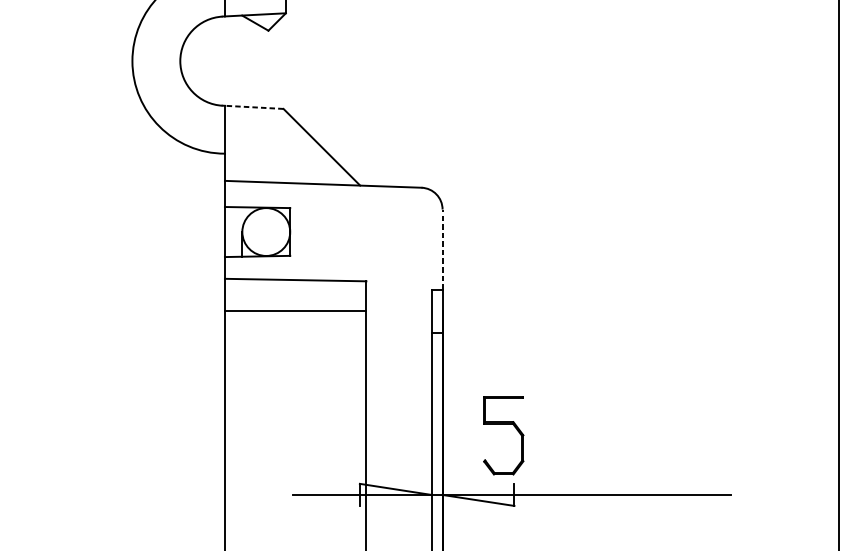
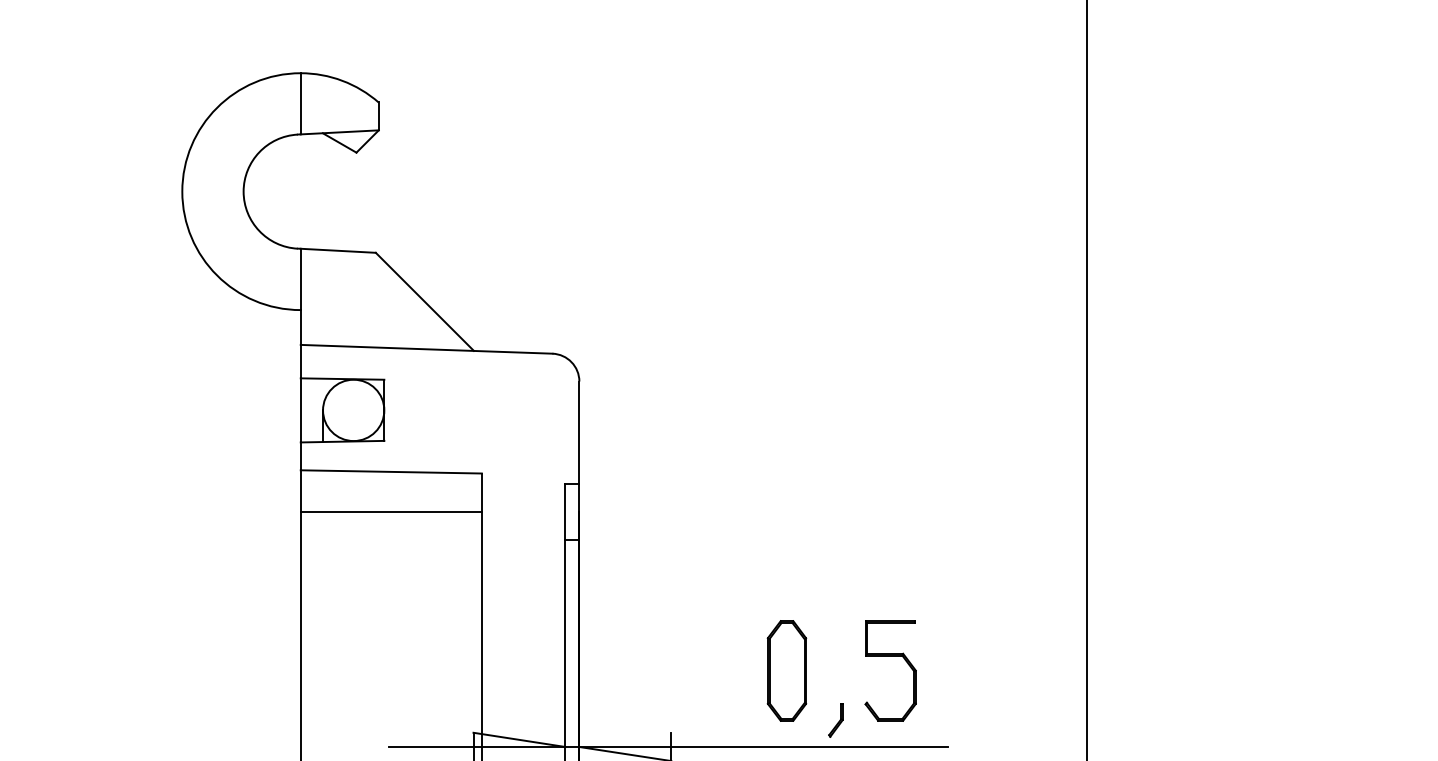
line: (254, 107) -> (338, 250), dashed -> solid
line: (442, 249) -> (579, 432), dashed -> solid
part: (503, 424) -> (890, 656), moved
part: (604, 435) -> (786, 670), added
part: (642, 474) -> (835, 720), added

